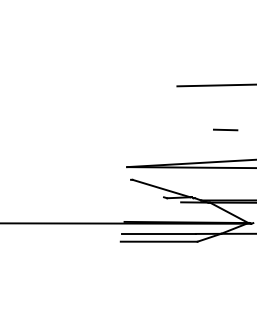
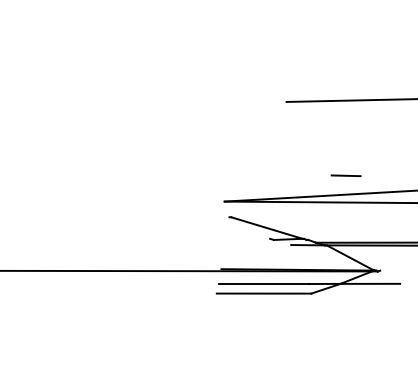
line: (225, 129) -> (345, 175), moved

